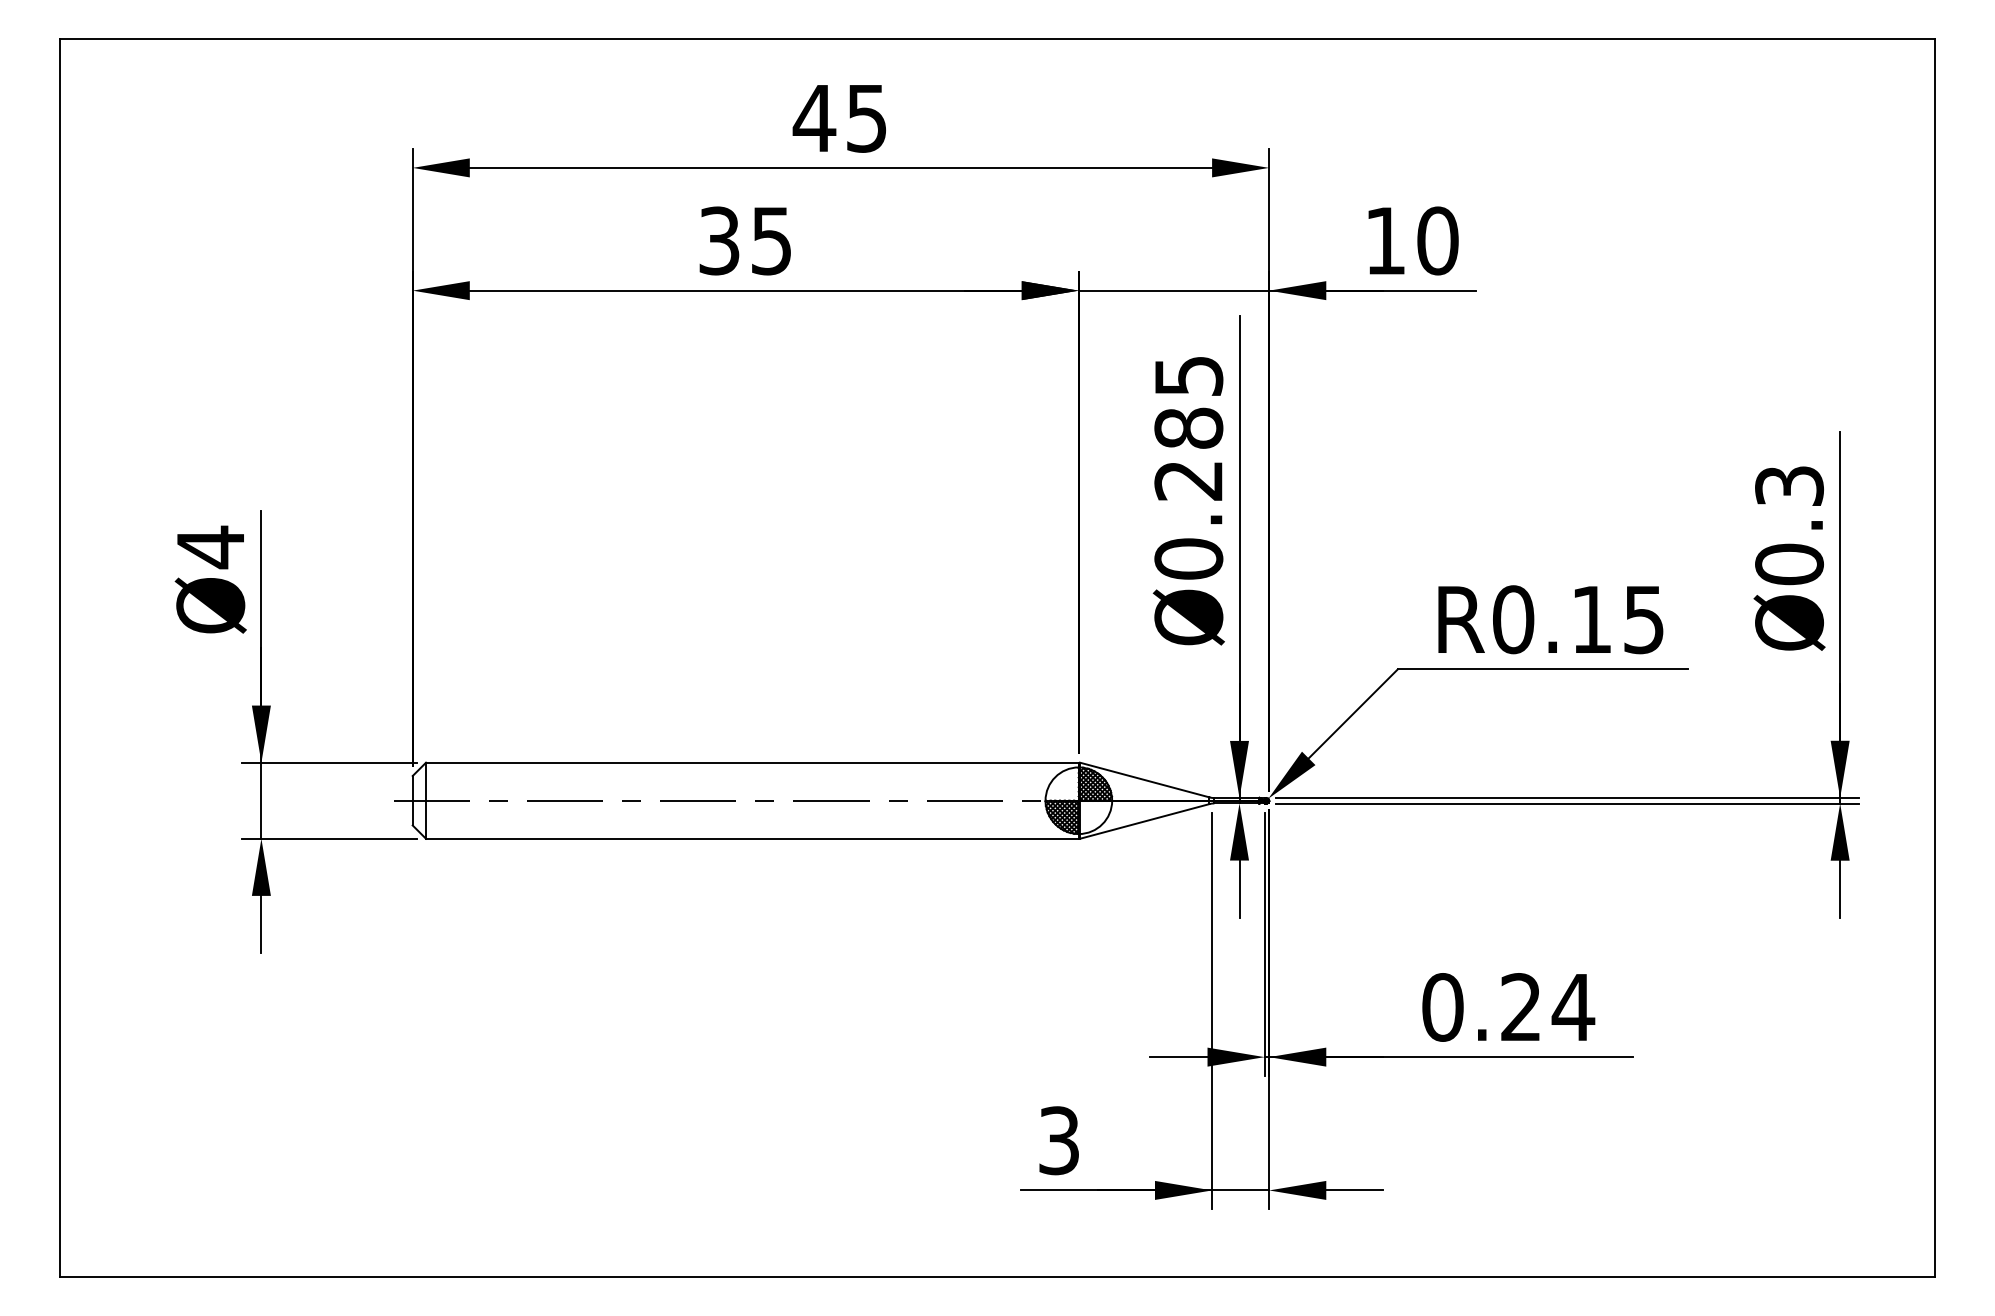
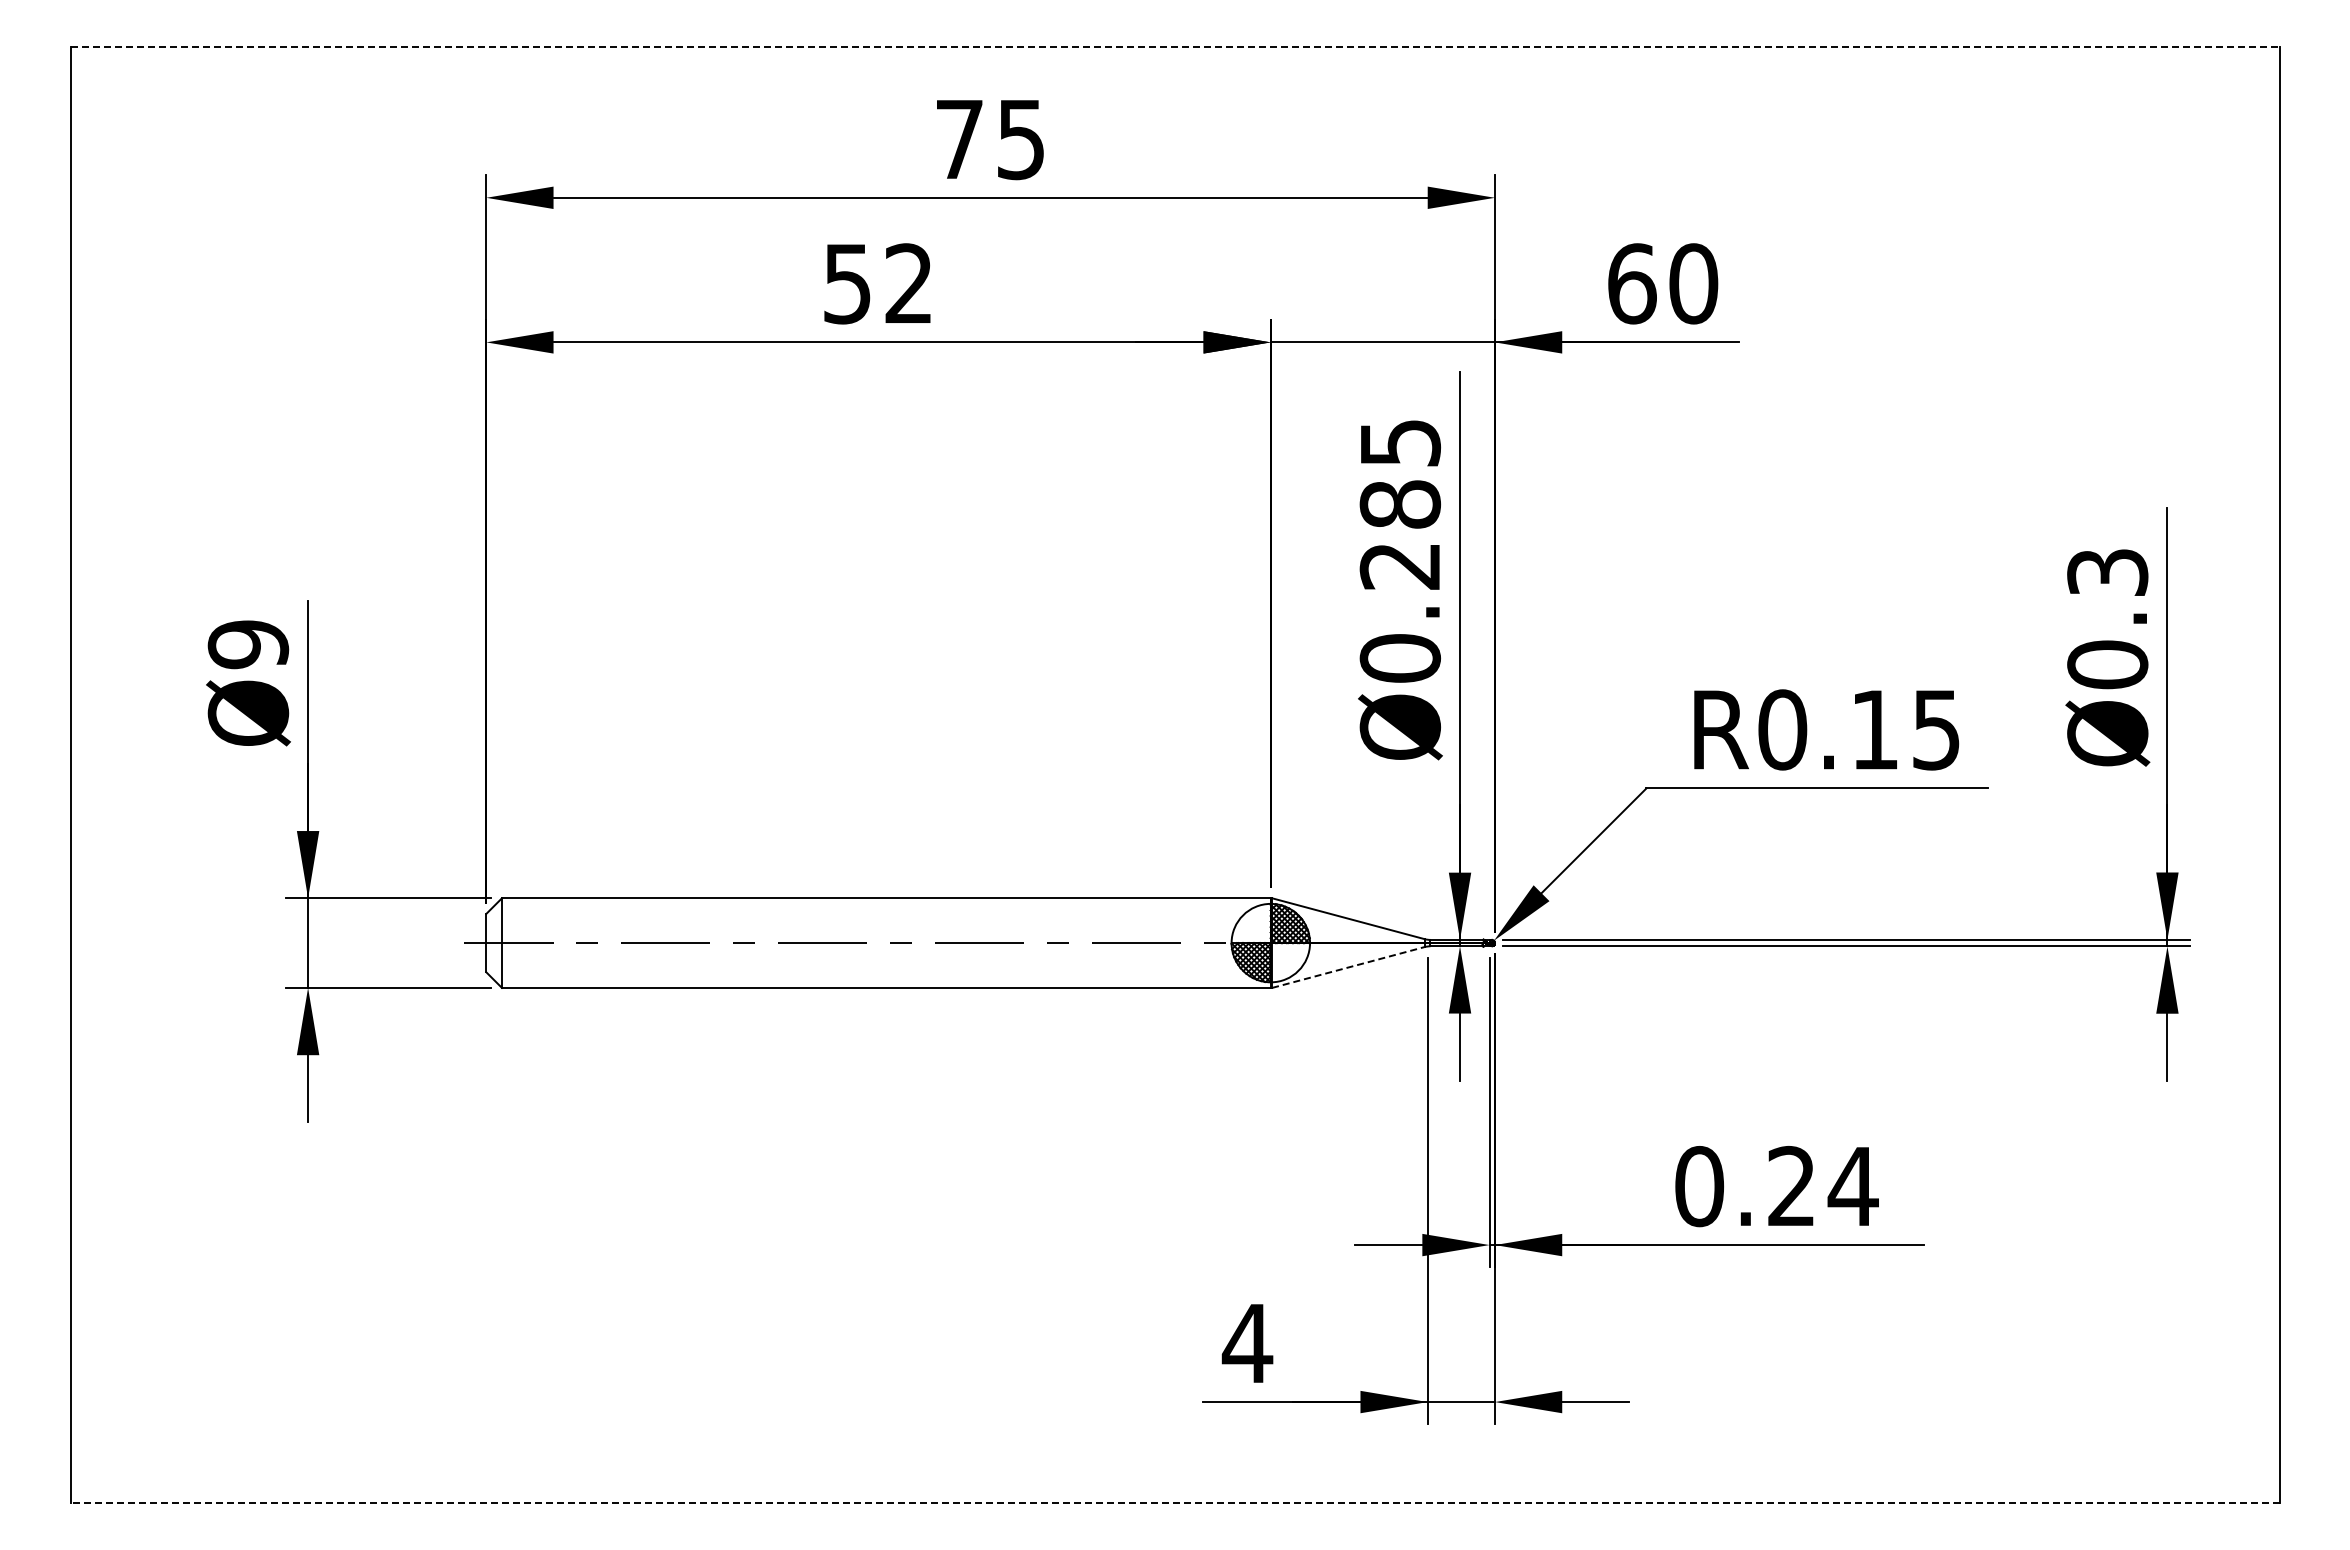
line: (997, 39) -> (1175, 46), solid -> dashed
text: (814, 118) -> (959, 139), 45 -> 75
text: (744, 240) -> (877, 283), 35 -> 52
text: (1385, 240) -> (1632, 283), 10 -> 60
text: (210, 547) -> (248, 644), Ø4 -> Ø9
line: (1144, 821) -> (1348, 967), solid -> dashed
text: (1059, 1140) -> (1247, 1343), 3 -> 4
line: (997, 1276) -> (1174, 1503), solid -> dashed

